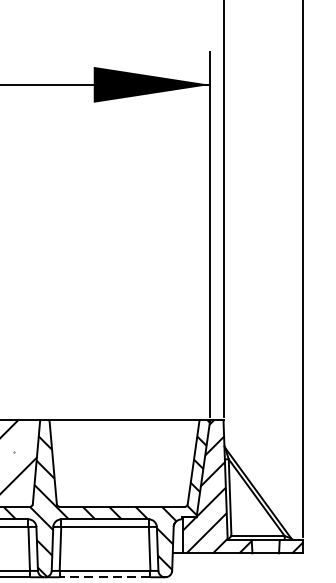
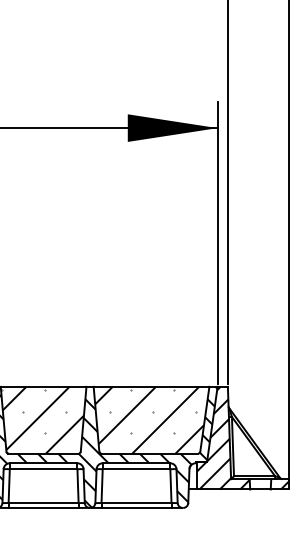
hatch: (121, 462) -> (149, 419), added
line: (105, 576) -> (136, 507), dashed -> solid

